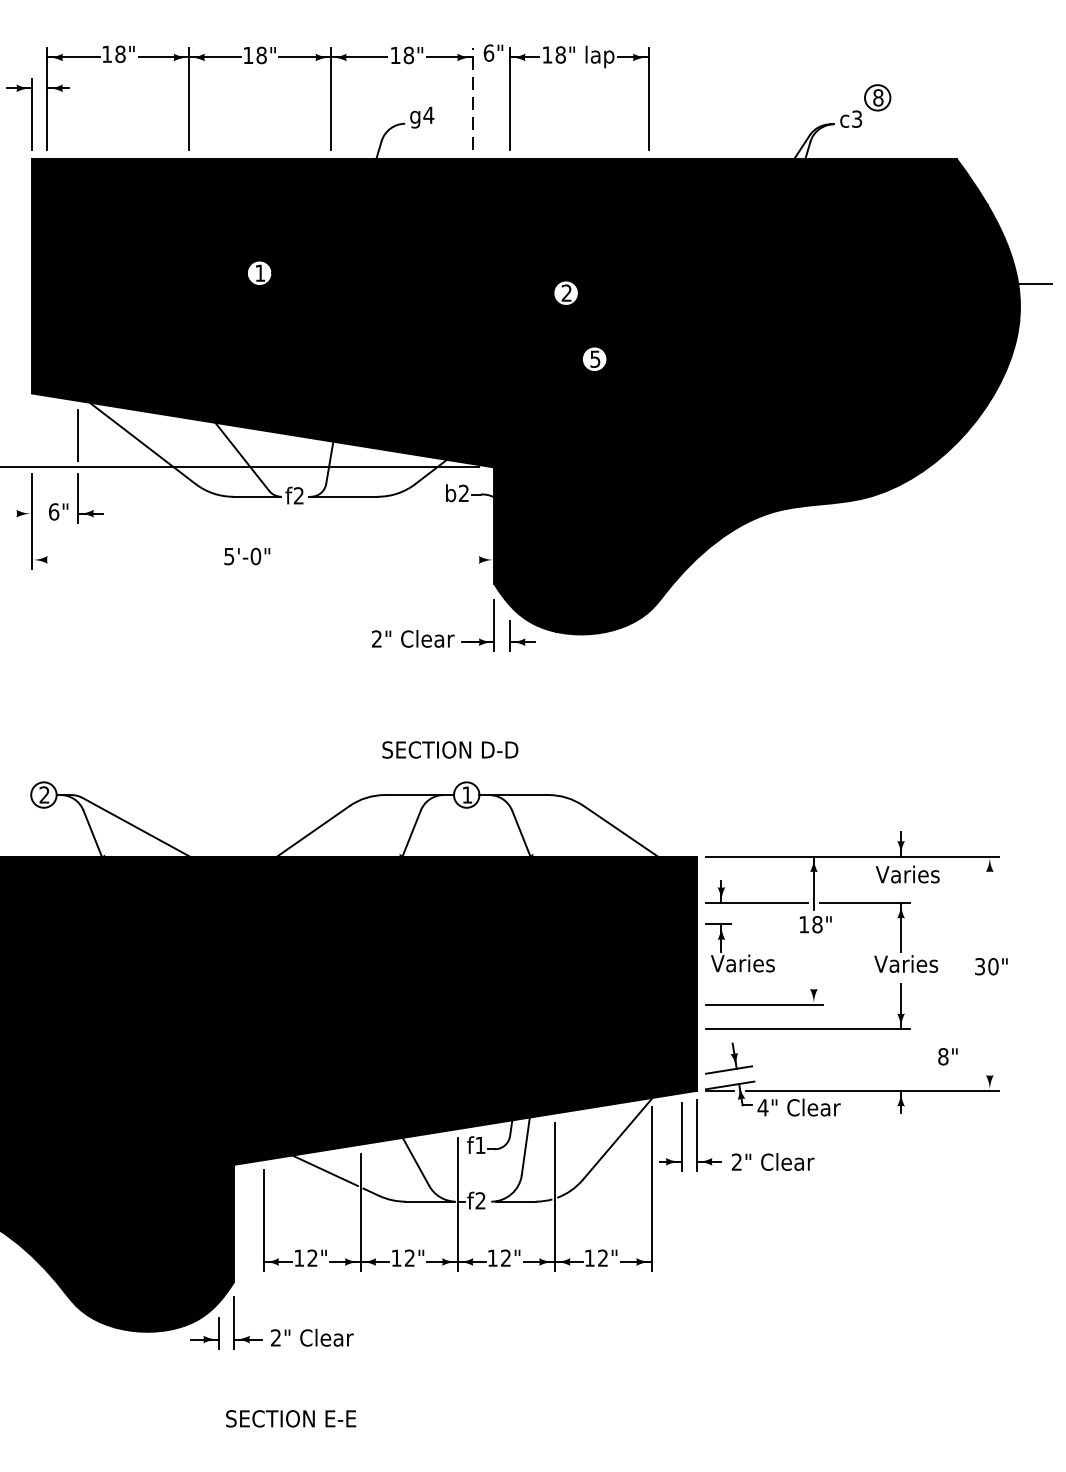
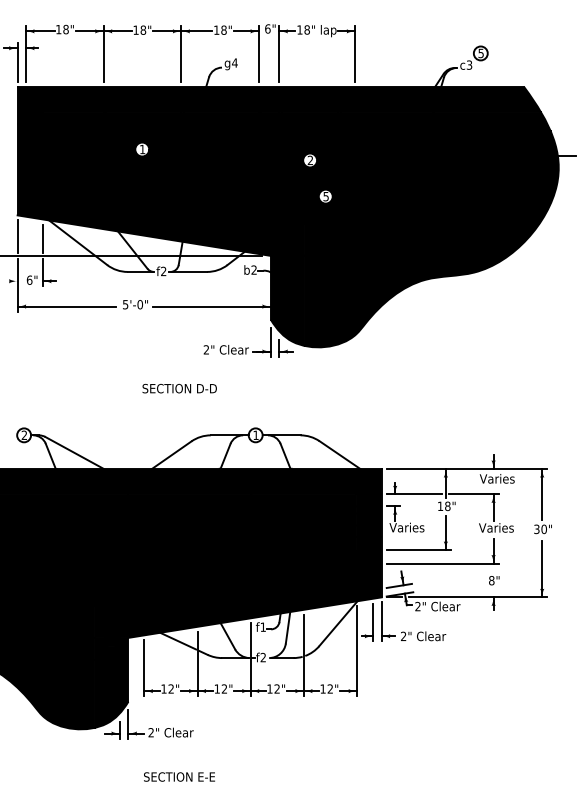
text: (877, 97) -> (480, 53), 8 -> 5
line: (473, 99) -> (259, 54), dashed -> solid
line: (31, 432) -> (17, 236), added
line: (121, 559) -> (66, 306), added
line: (386, 559) -> (211, 306), added
text: (449, 749) -> (179, 388), moved
line: (990, 903) -> (542, 494), added
line: (813, 974) -> (445, 533), added
line: (990, 1039) -> (542, 569), added
text: (948, 1056) -> (494, 580), moved
text: (762, 1107) -> (417, 606), 4" -> 2"
text: (291, 1417) -> (179, 776), moved

